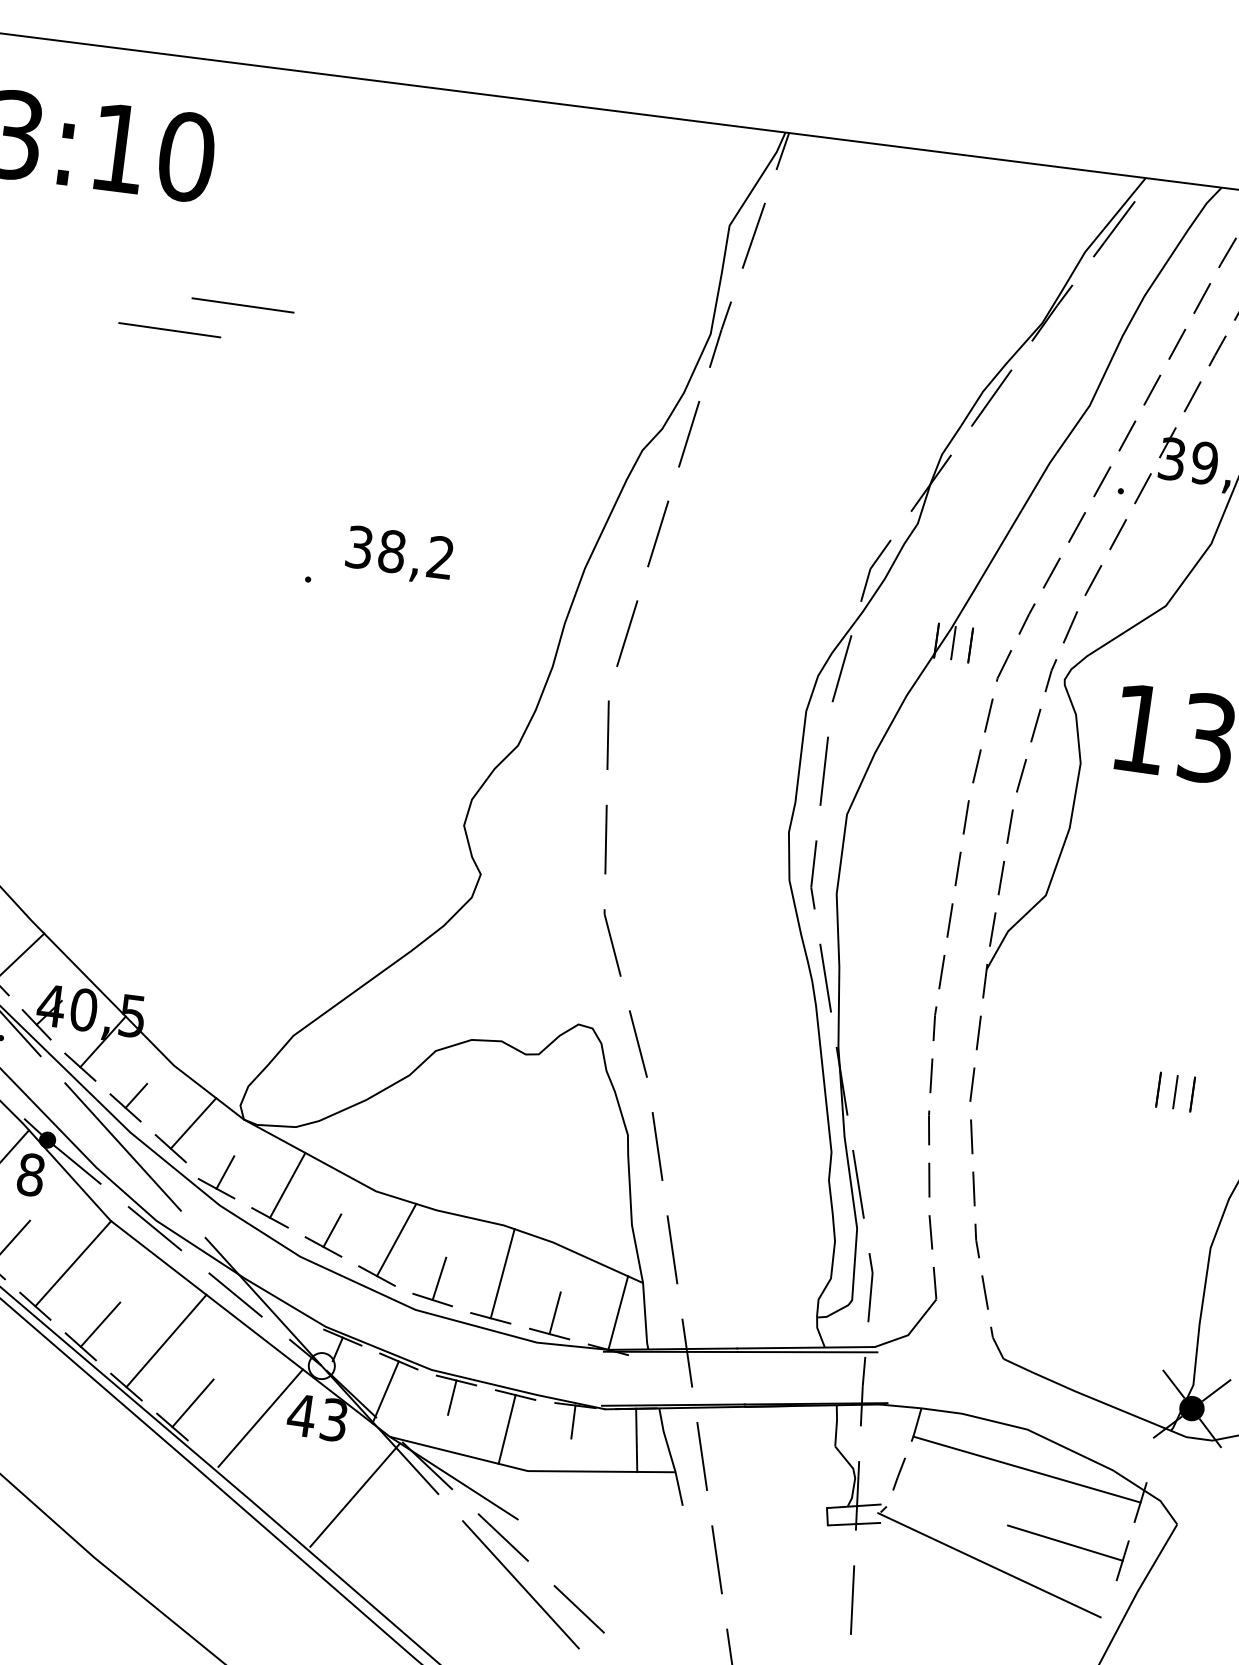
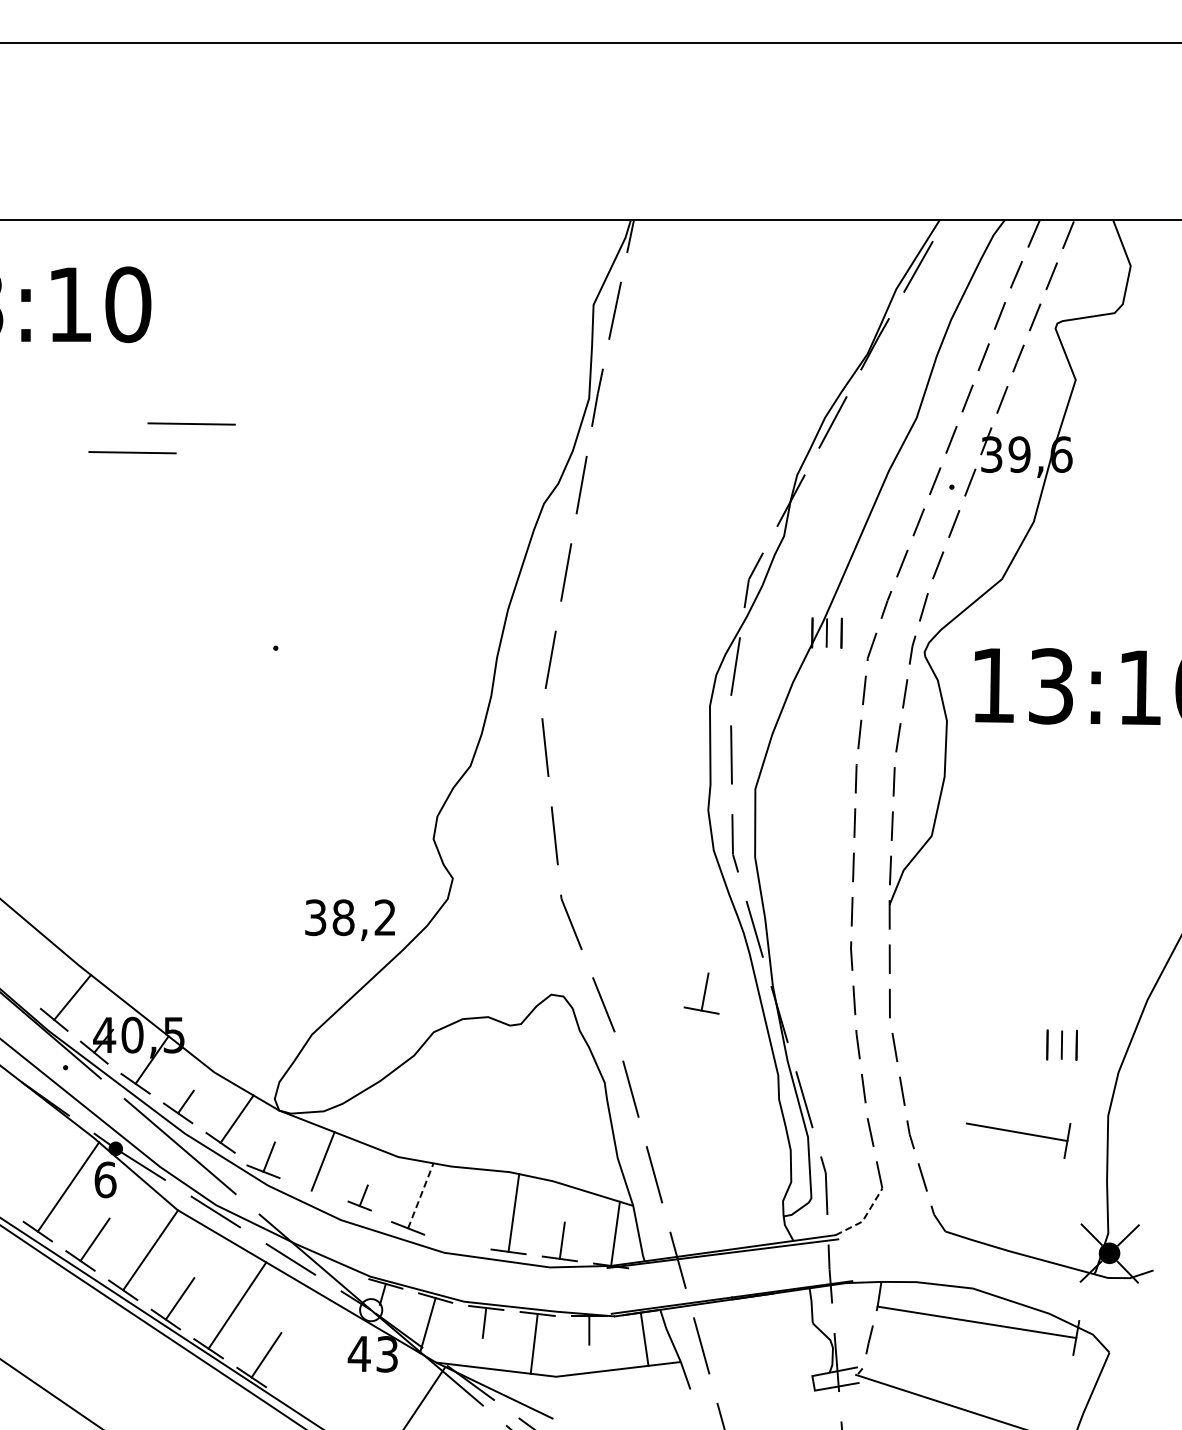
text: (398, 555) -> (349, 920), moved
part: (1175, 1091) -> (1061, 1044), moved
text: (31, 1174) -> (105, 1179), 8 -> 6
line: (269, 1217) -> (311, 1190), removed
part: (324, 1232) -> (359, 1197), size x0.7
line: (396, 1239) -> (420, 1195), solid -> dashed
part: (435, 1280) -> (701, 993), moved
line: (911, 1331) -> (864, 1218), solid -> dashed
line: (259, 1417) -> (324, 1360), removed
part: (1066, 1544) -> (1018, 1133), moved

